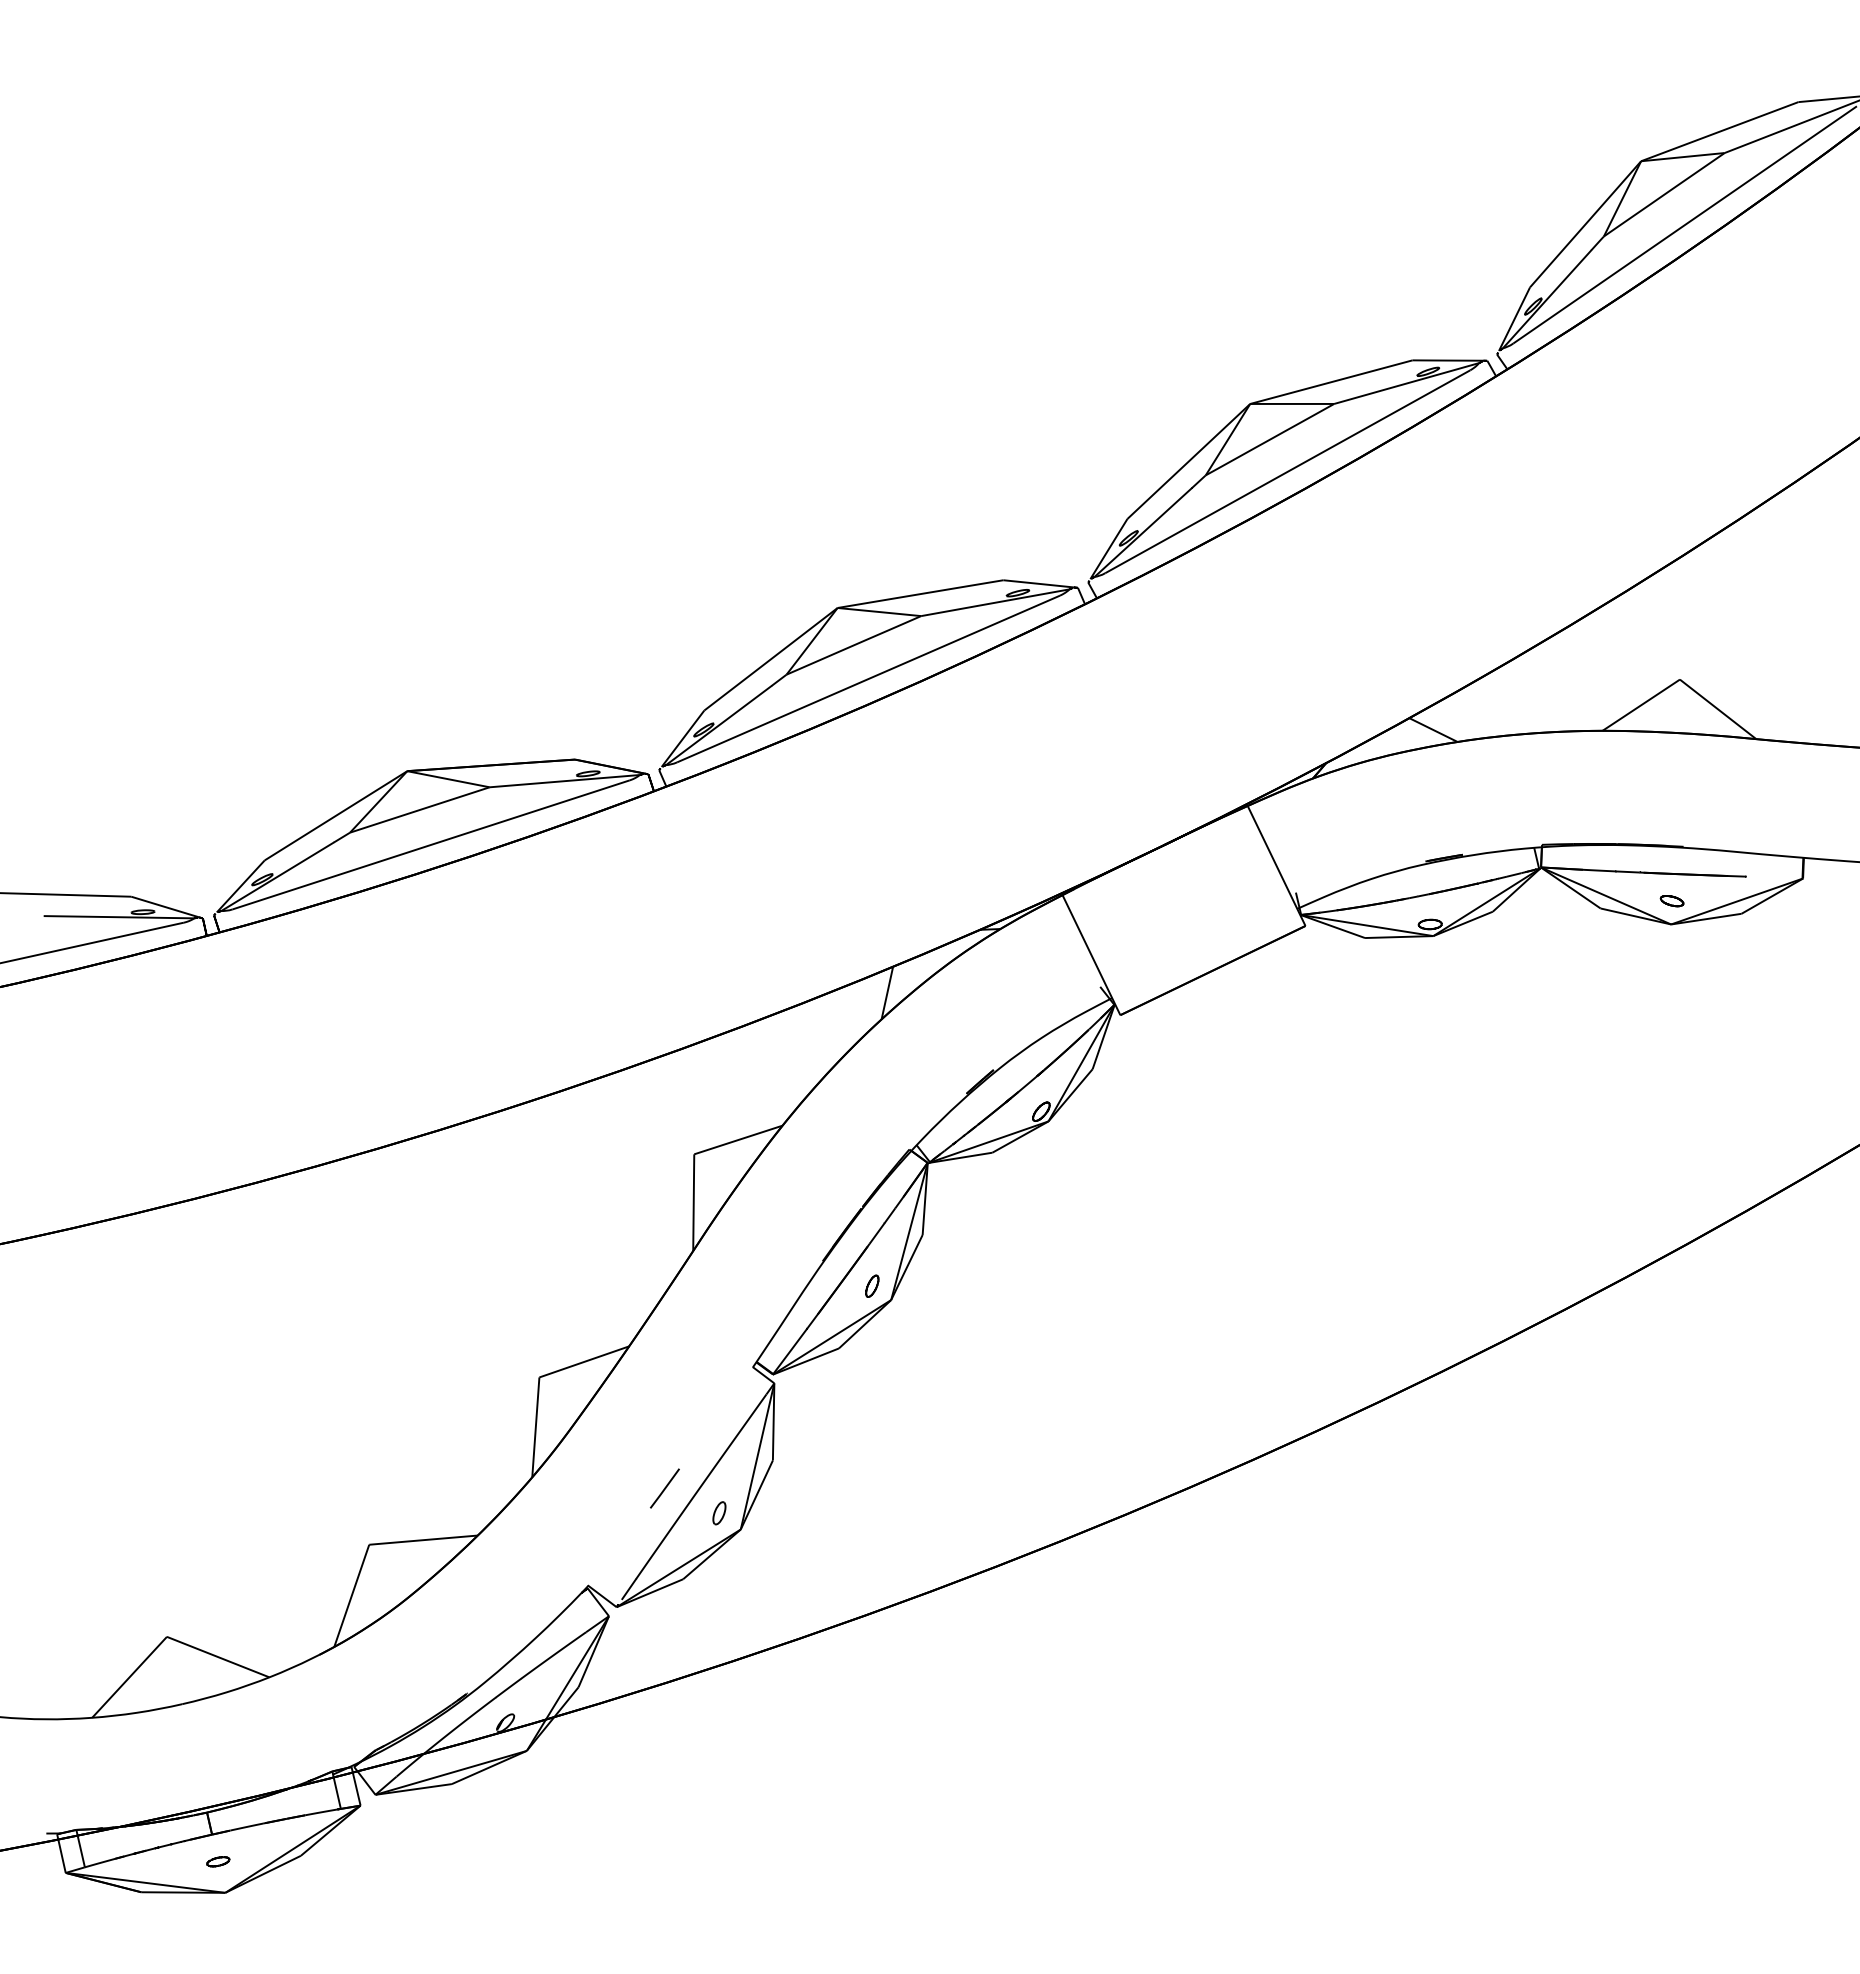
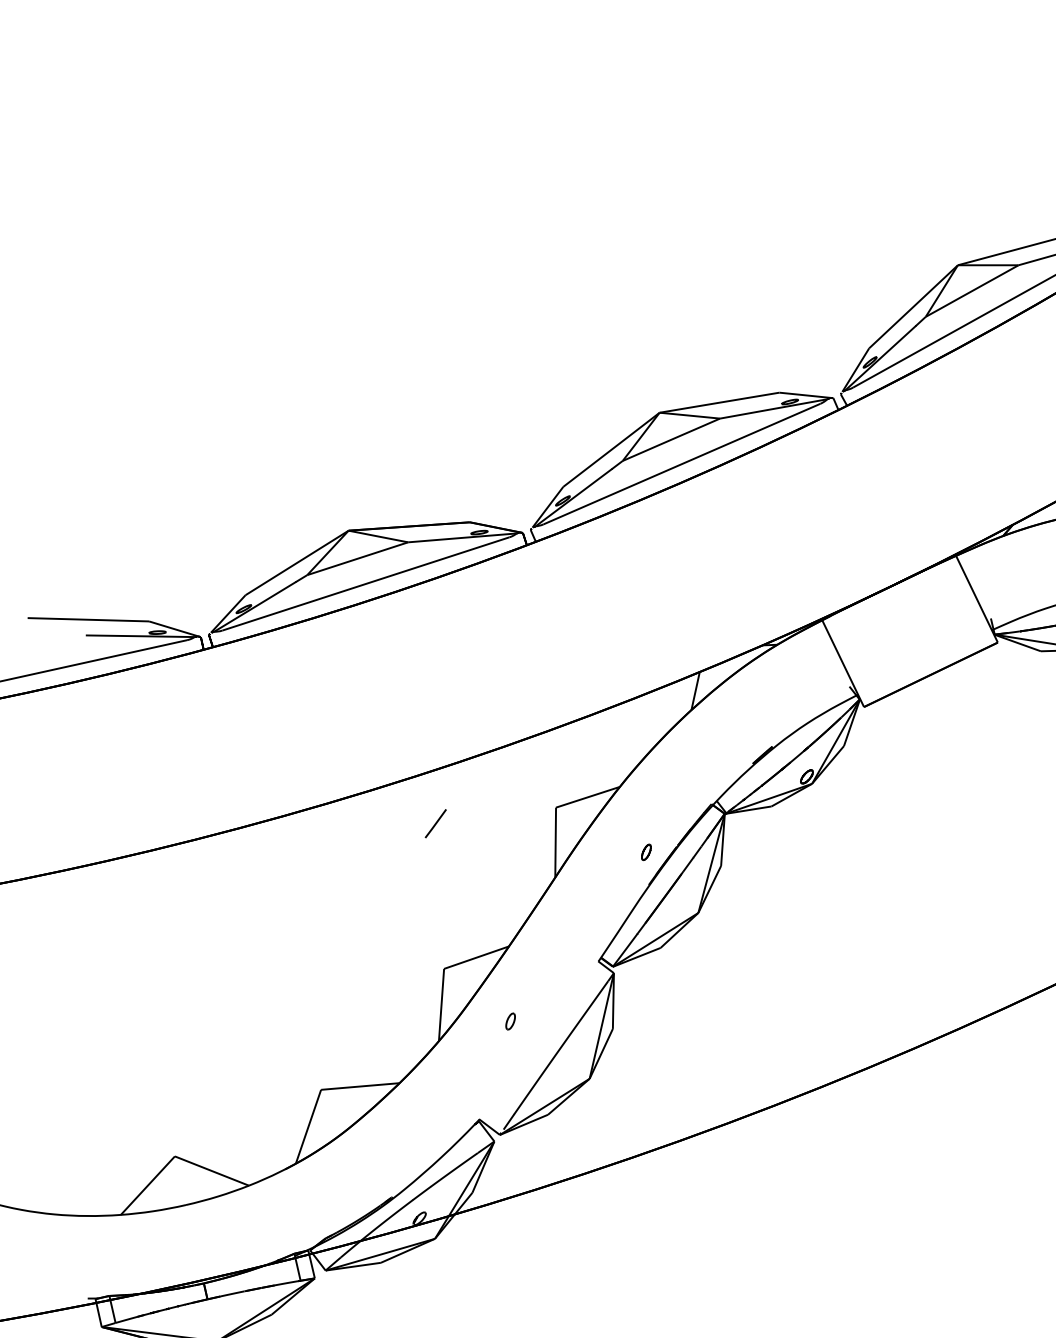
part: (872, 1285) -> (646, 851), moved
line: (664, 1488) -> (435, 823), moved
part: (719, 1513) -> (510, 1021), moved
part: (218, 1861) -> (212, 1318), removed

